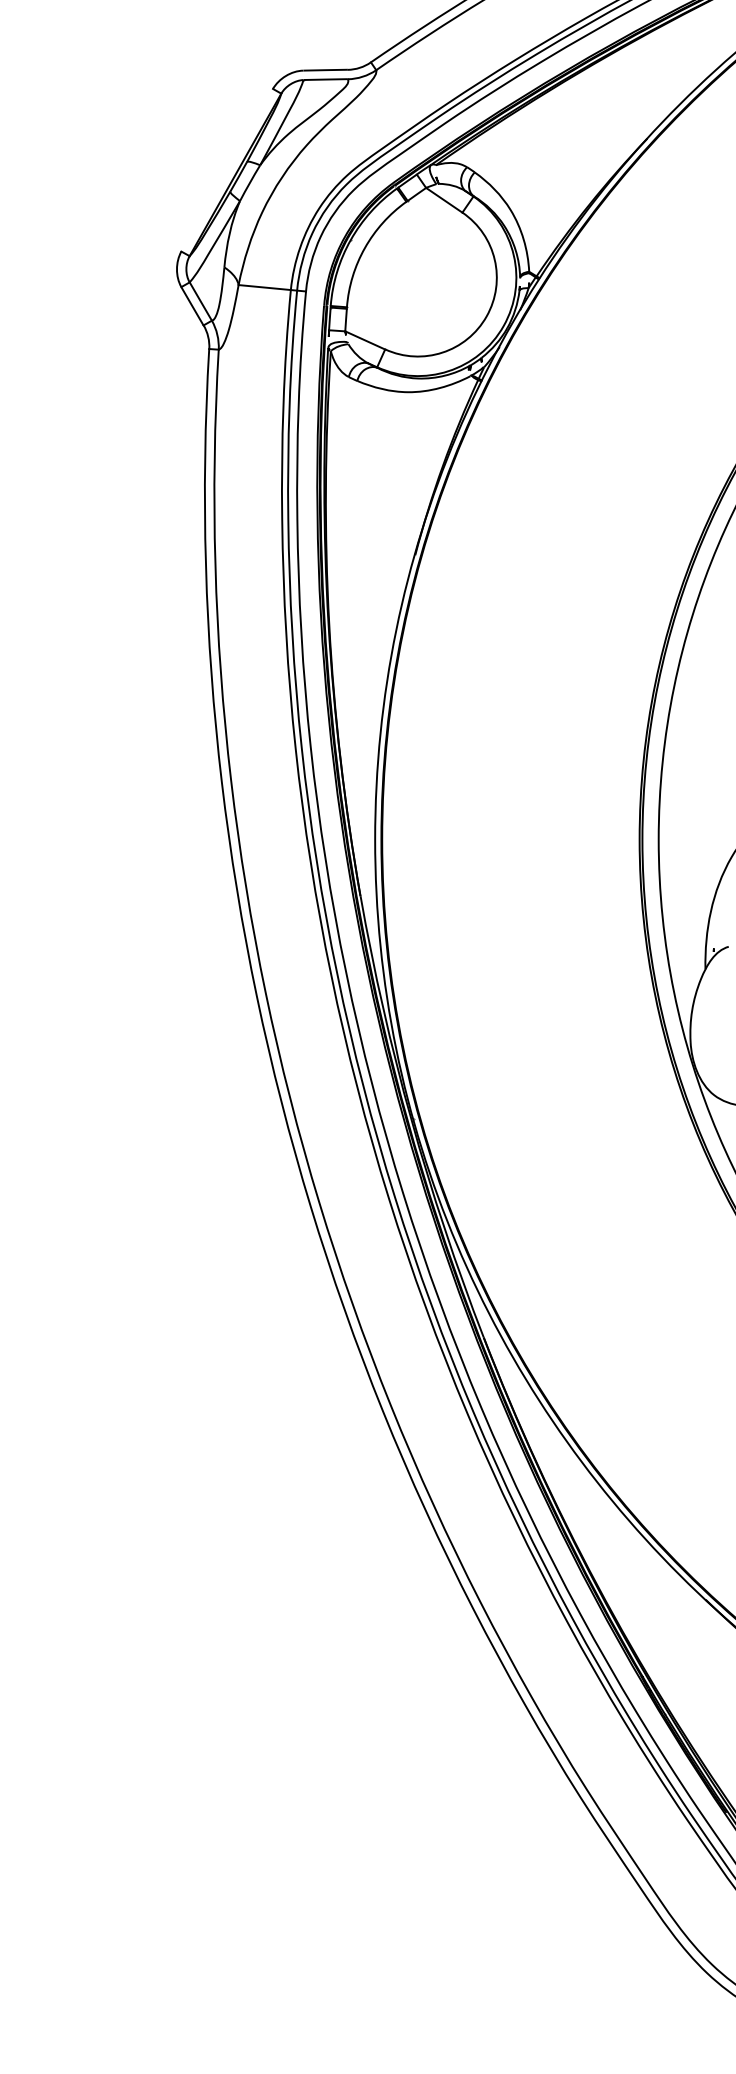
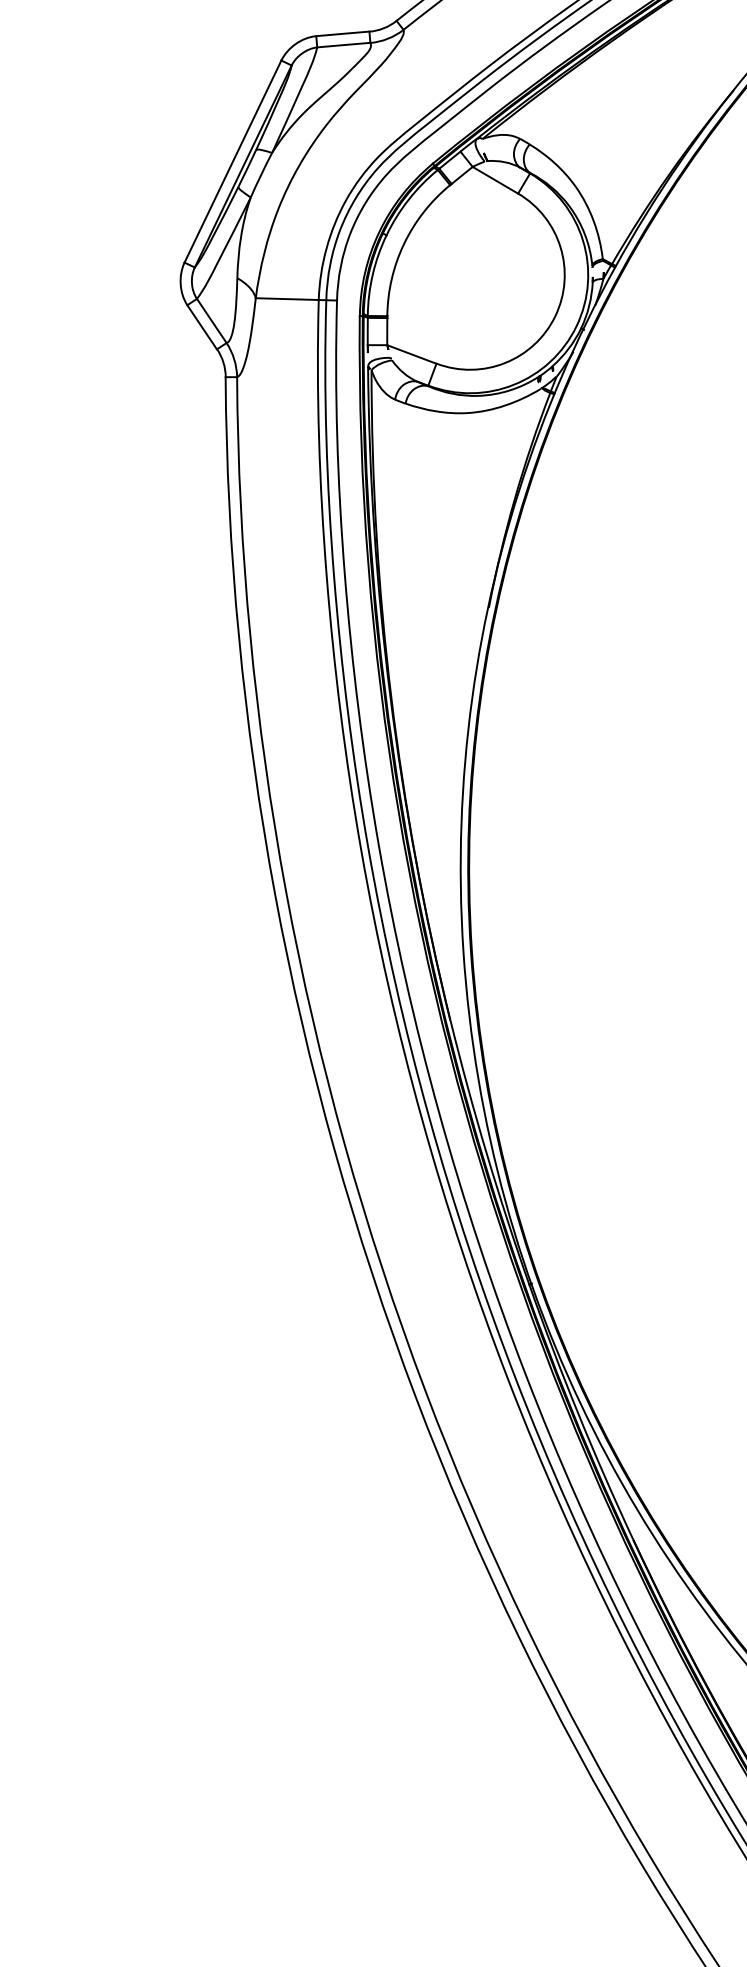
line: (227, 169) -> (233, 160), added

